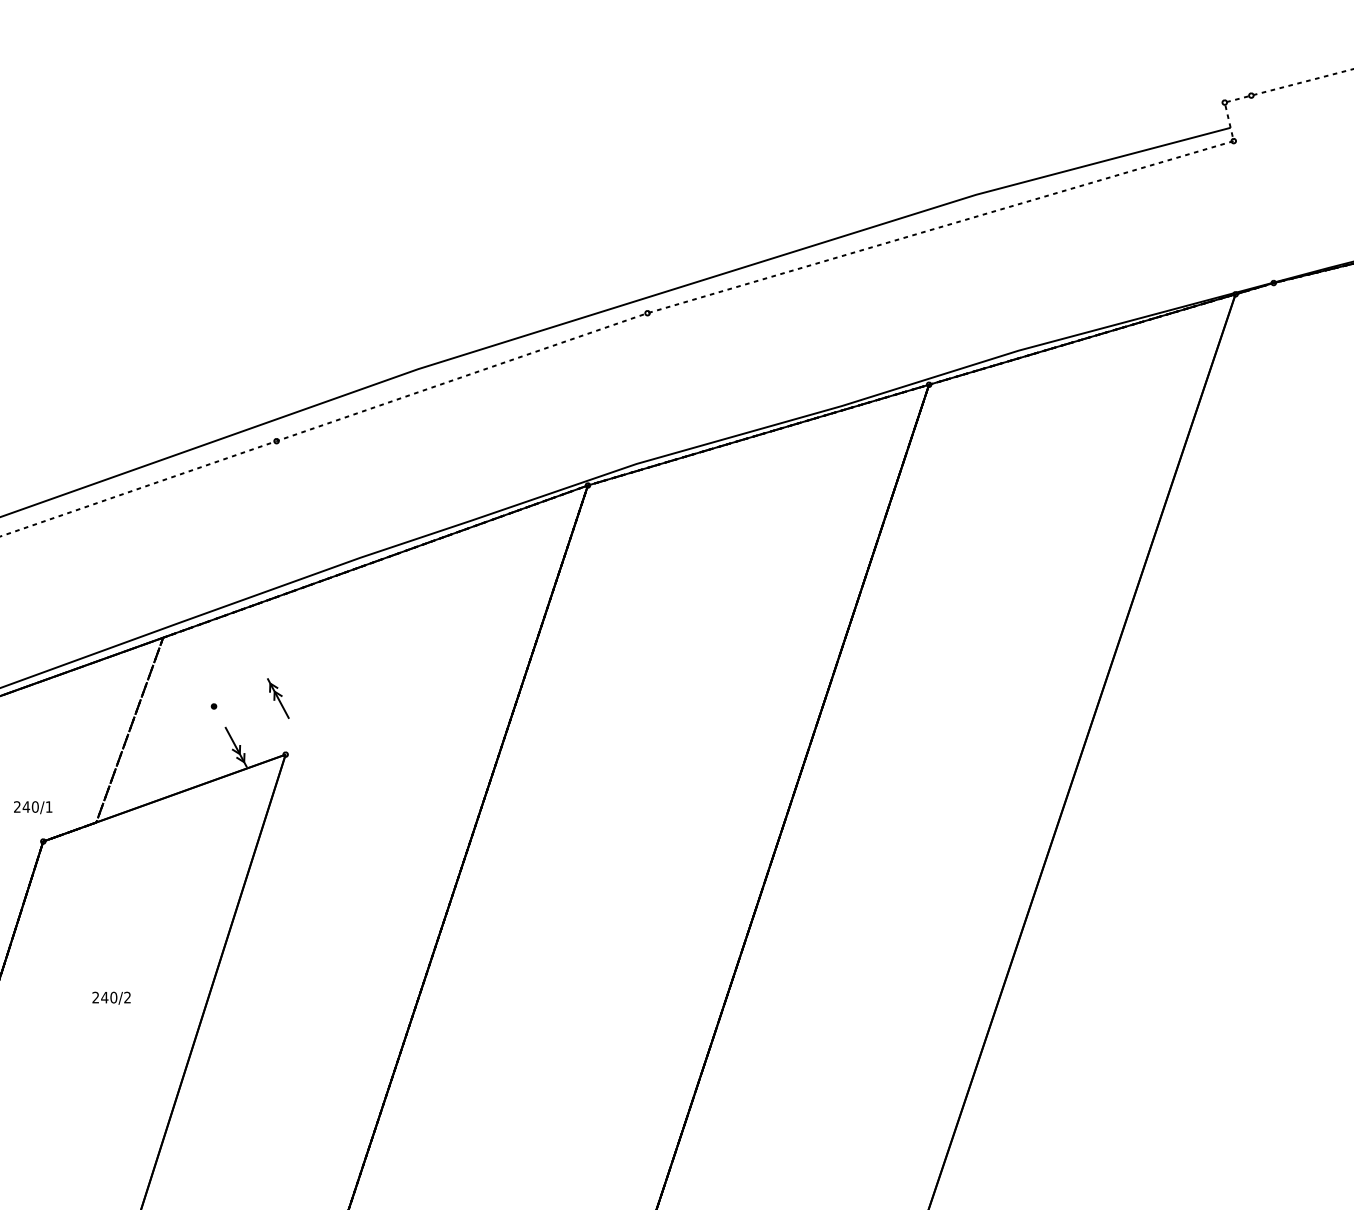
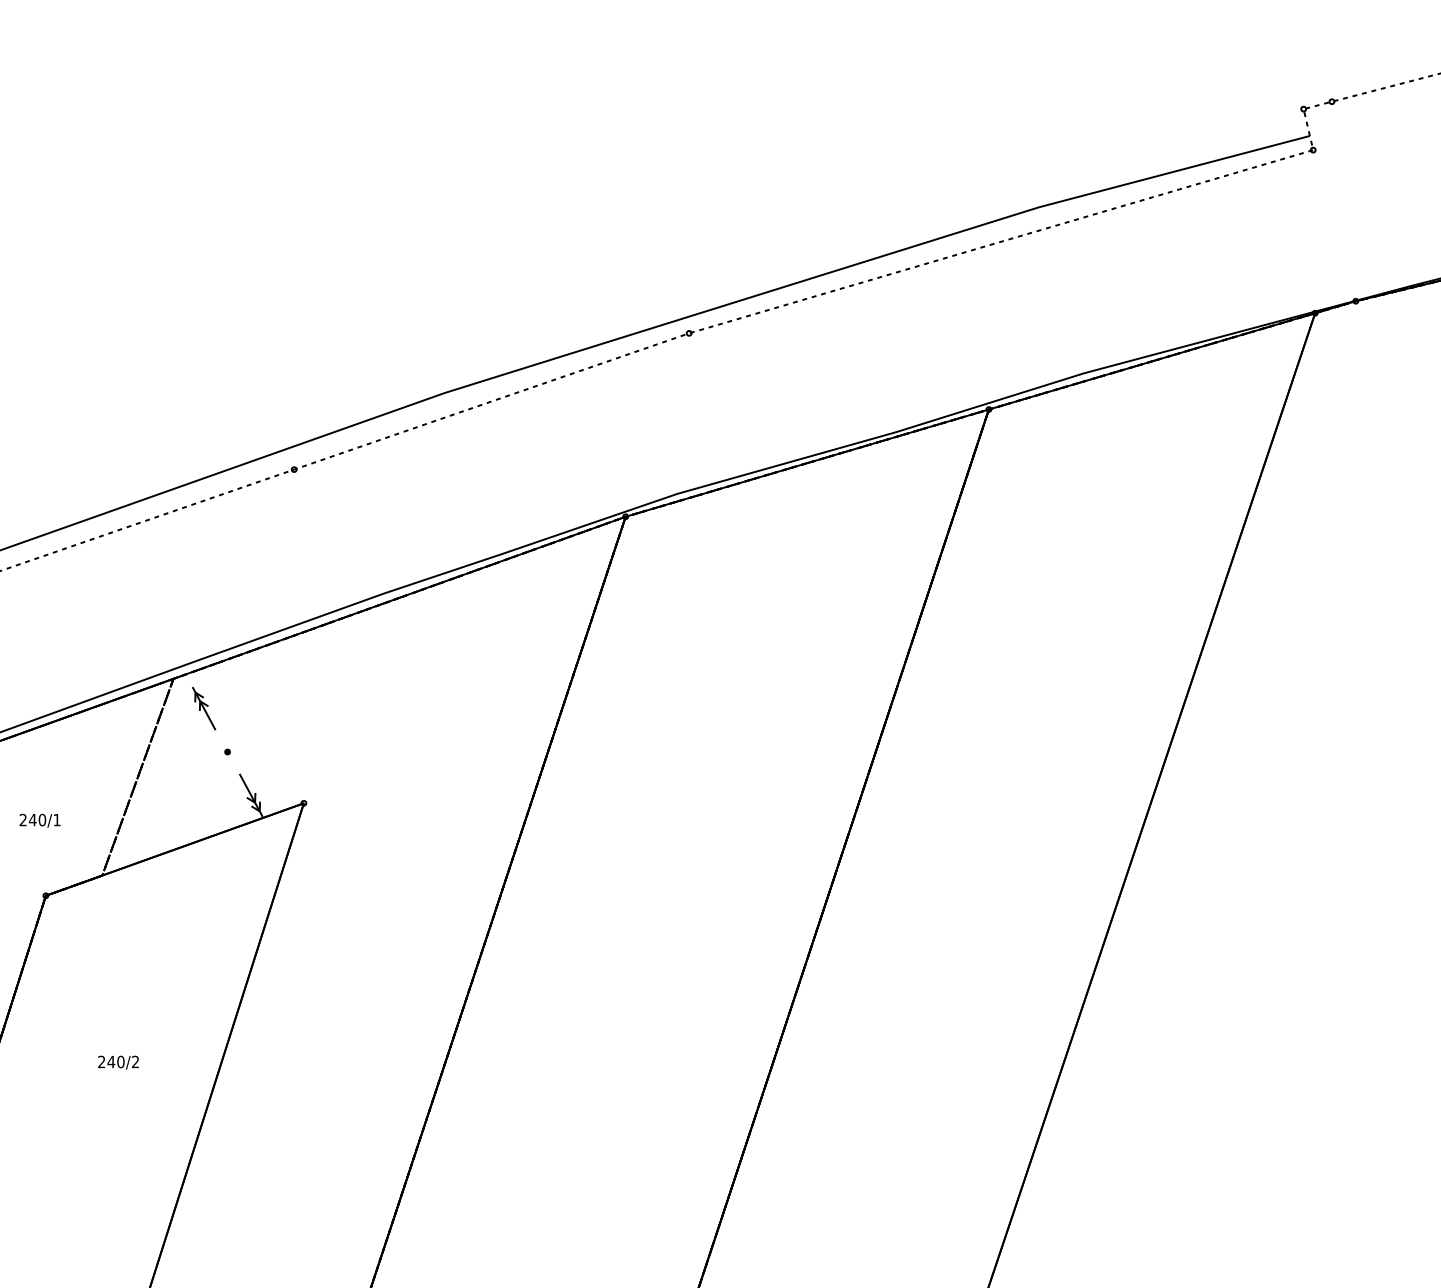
part: (278, 698) -> (204, 708), moved
text: (32, 807) -> (39, 820), moved

